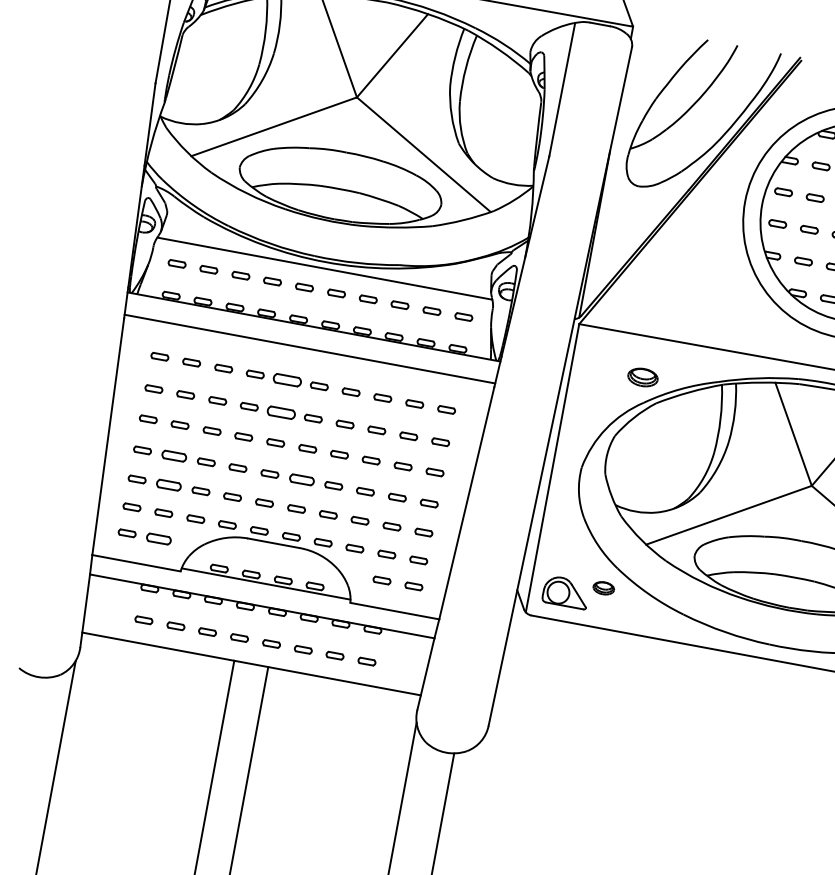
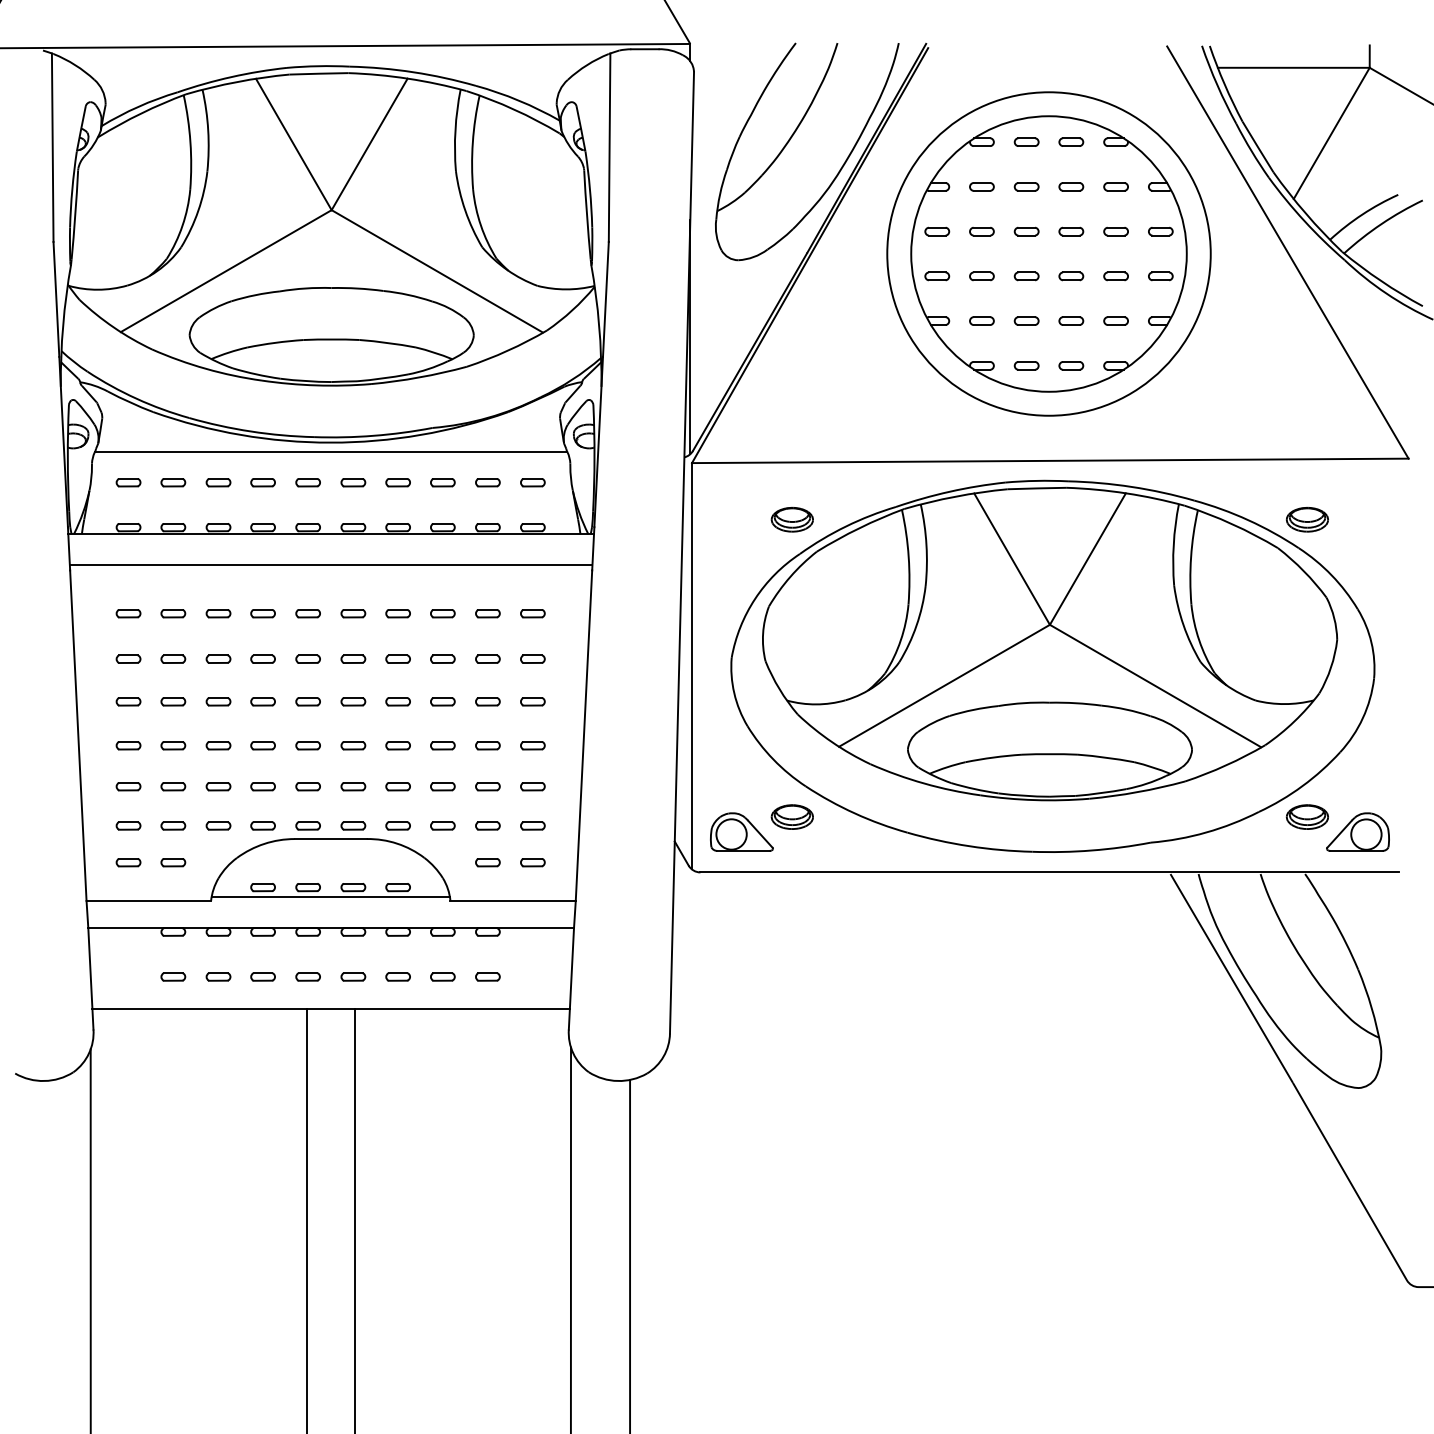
part: (286, 380) -> (307, 613), size x0.62
part: (280, 412) -> (307, 658), size x0.62
part: (174, 456) -> (173, 745), size x0.71
part: (302, 479) -> (353, 745), size x0.71
part: (169, 485) -> (173, 786), size x0.71
part: (159, 539) -> (173, 862), size x0.71
part: (603, 587) -> (791, 816), size x1.43

